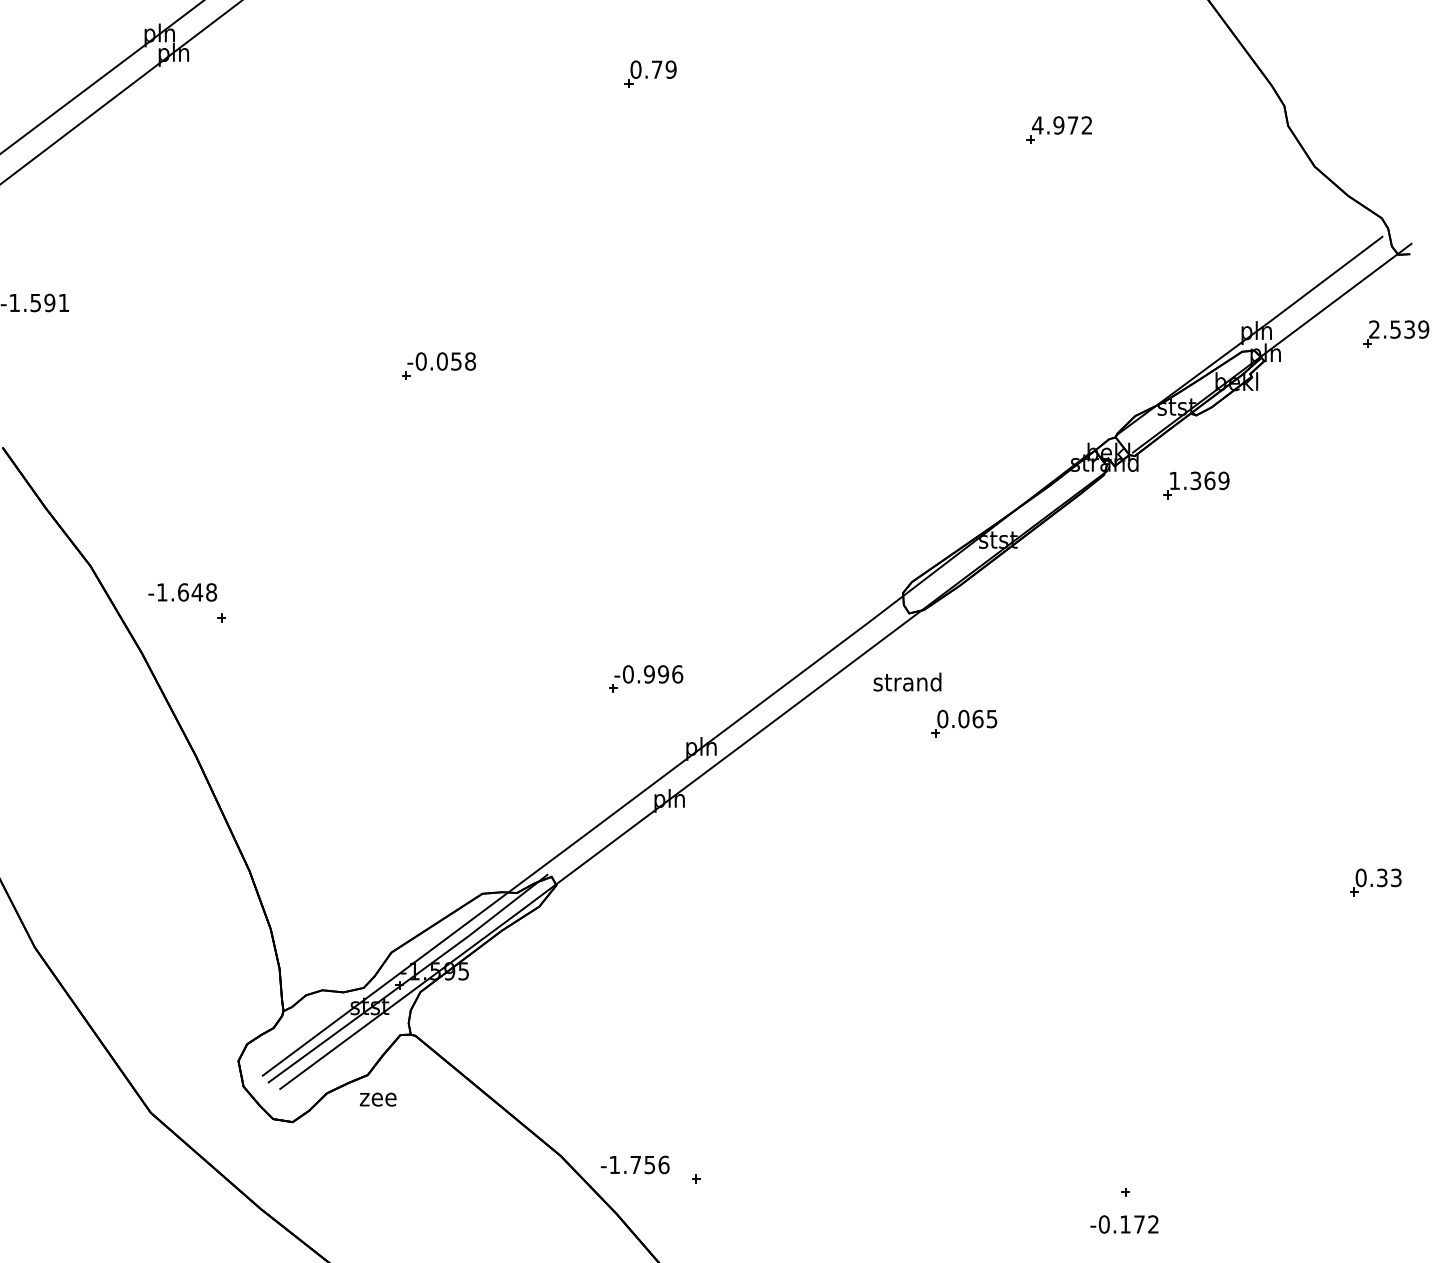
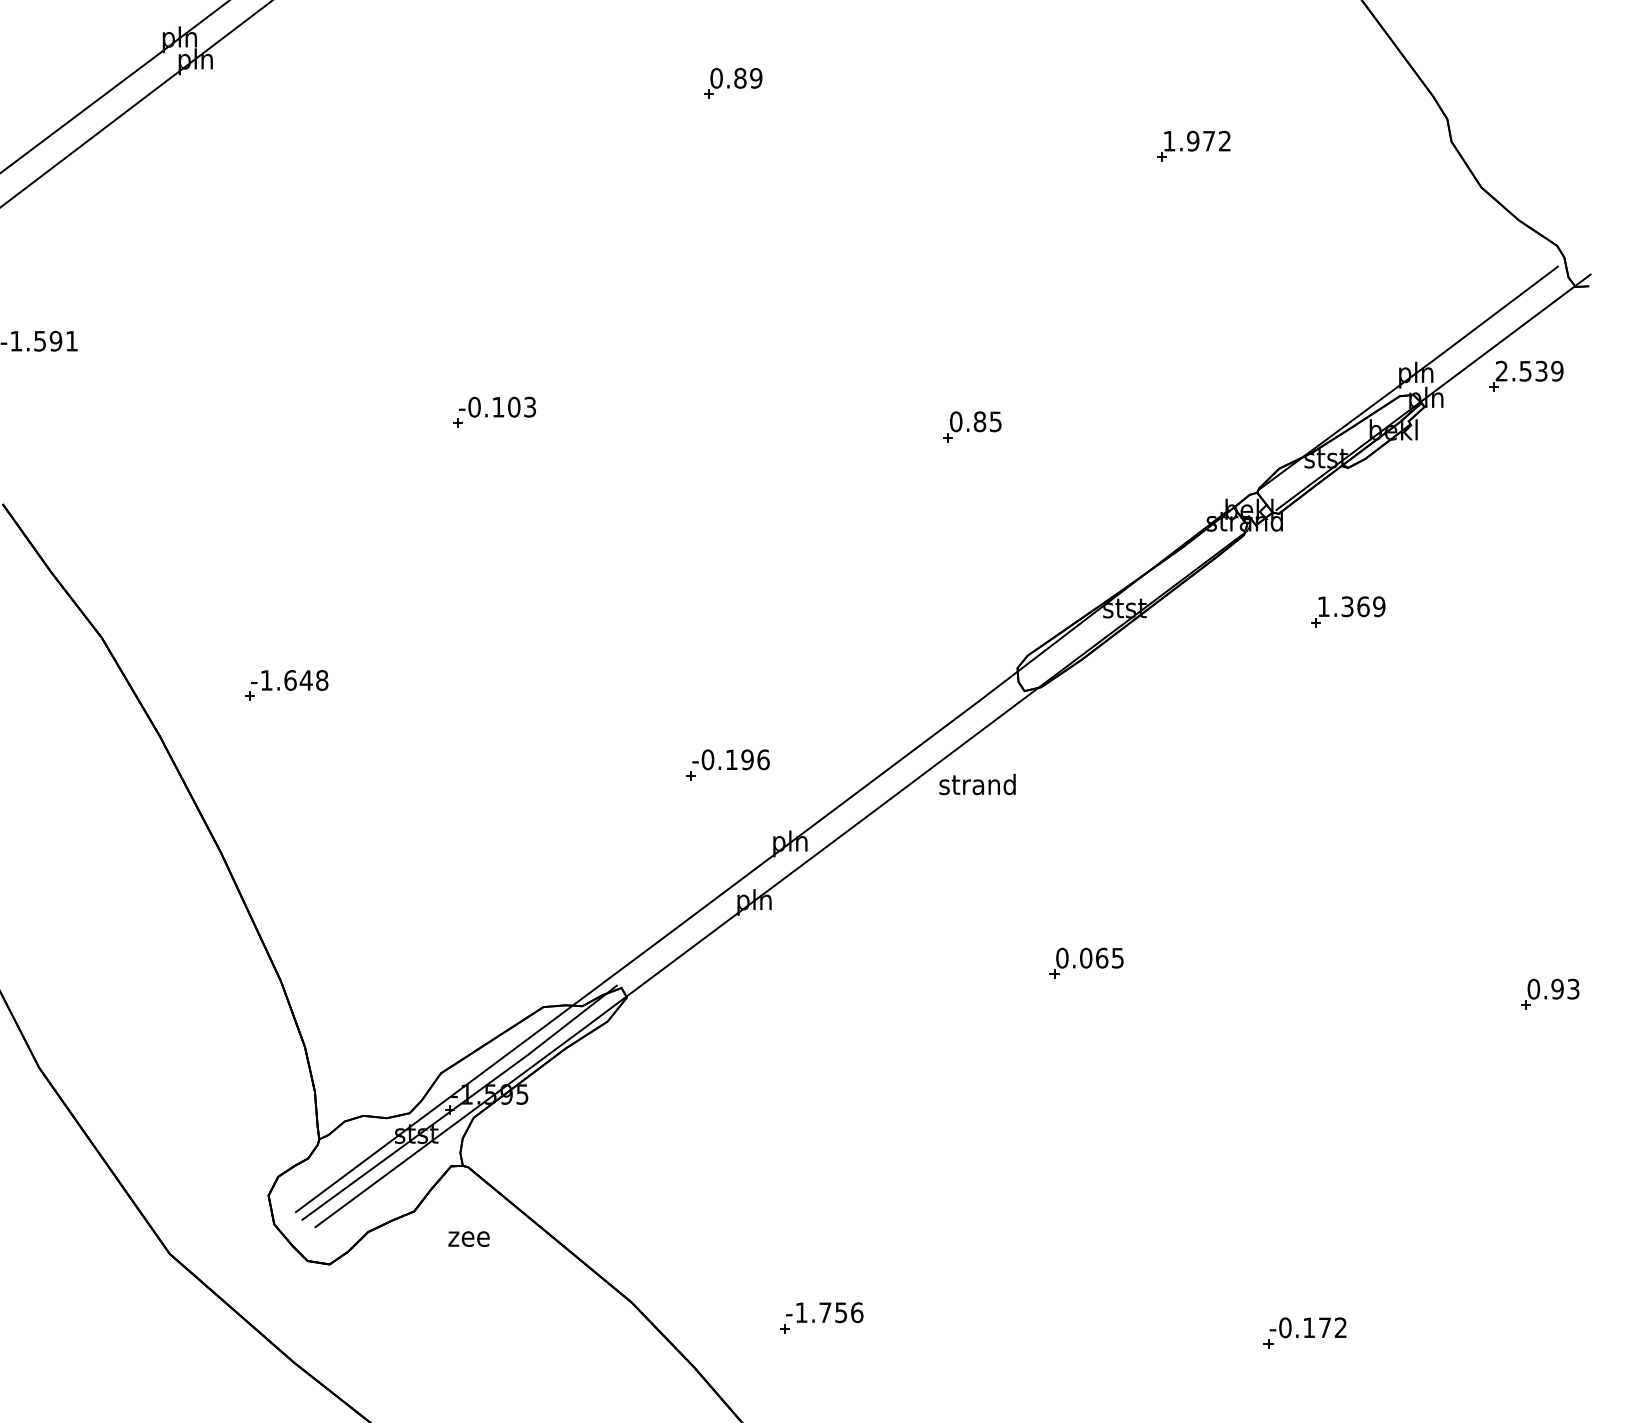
text: (657, 69) -> (740, 78), 0.79 -> 0.89
text: (1036, 125) -> (1168, 141), 4.972 -> 1.972
part: (1396, 333) -> (1526, 375), moved
text: (456, 360) -> (514, 406), -0.058 -> -0.103
part: (863, 378) -> (972, 426), added
part: (1196, 485) -> (1348, 611), moved
text: (182, 592) -> (289, 680), moved
text: (649, 674) -> (731, 759), -0.996 -> -0.196
text: (907, 682) -> (977, 784), moved
part: (964, 722) -> (1086, 962), moved
text: (1382, 877) -> (1557, 988), 0.33 -> 0.93
text: (377, 1099) -> (468, 1238), moved
text: (635, 1164) -> (824, 1312), moved
text: (1123, 1224) -> (1307, 1327), moved

